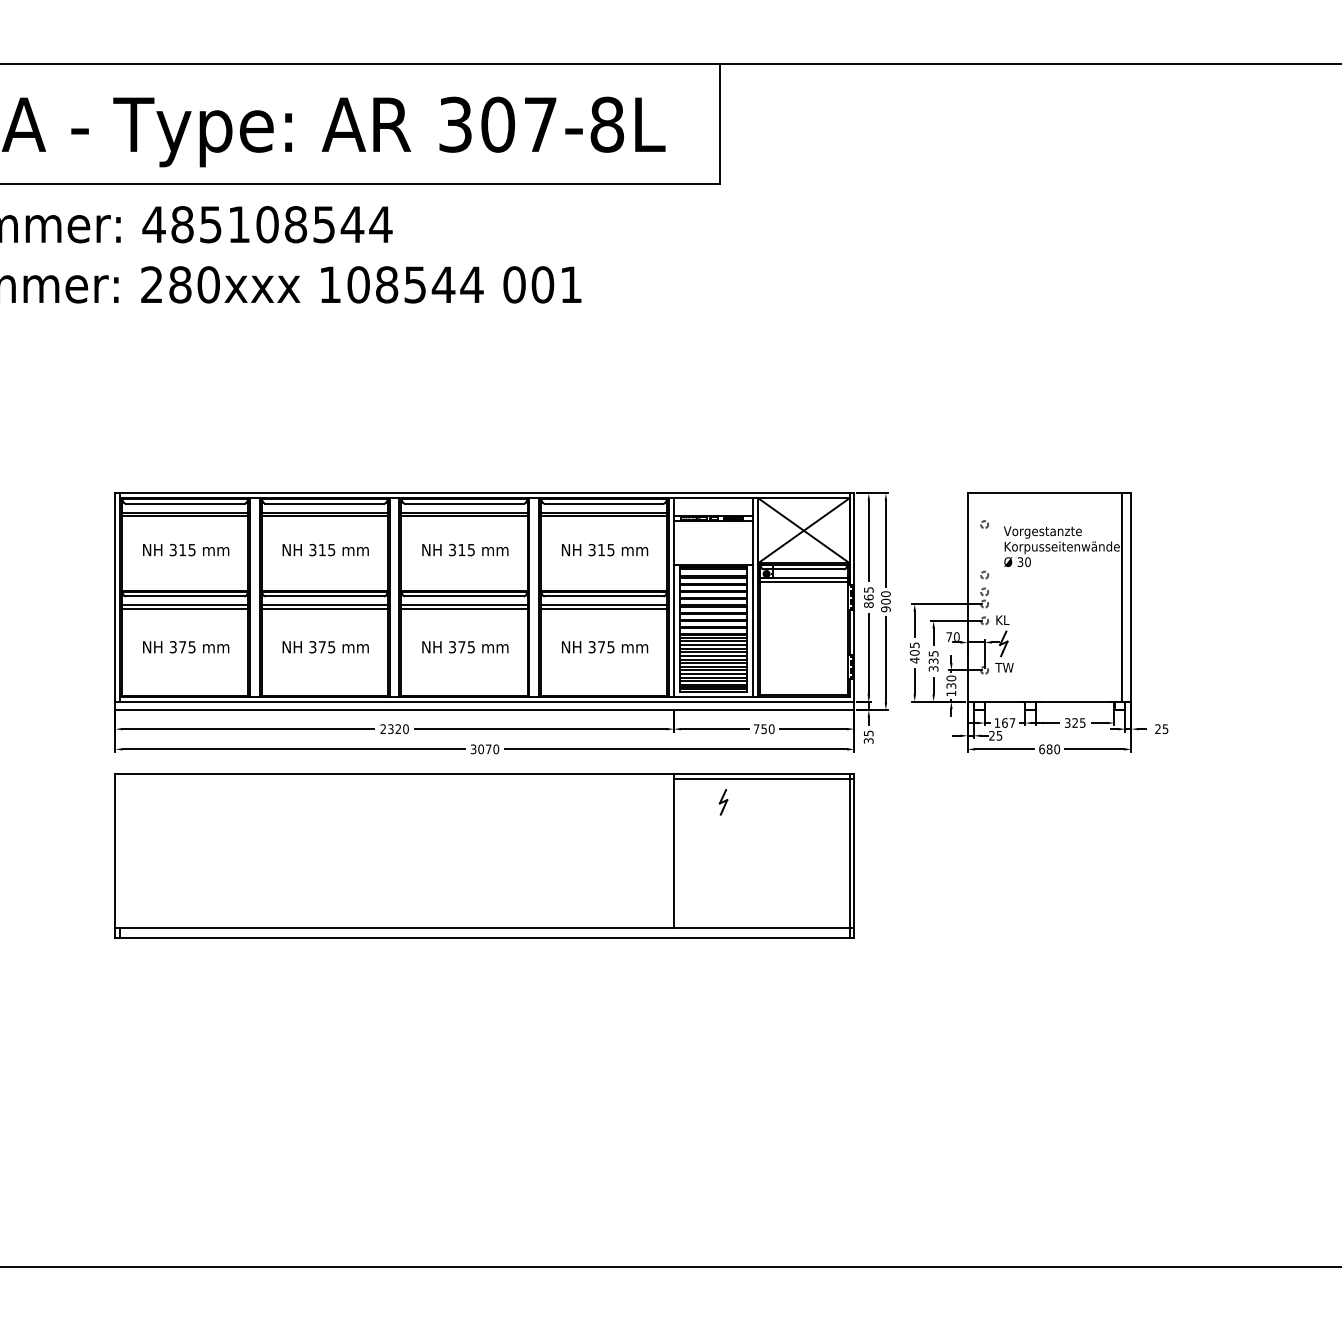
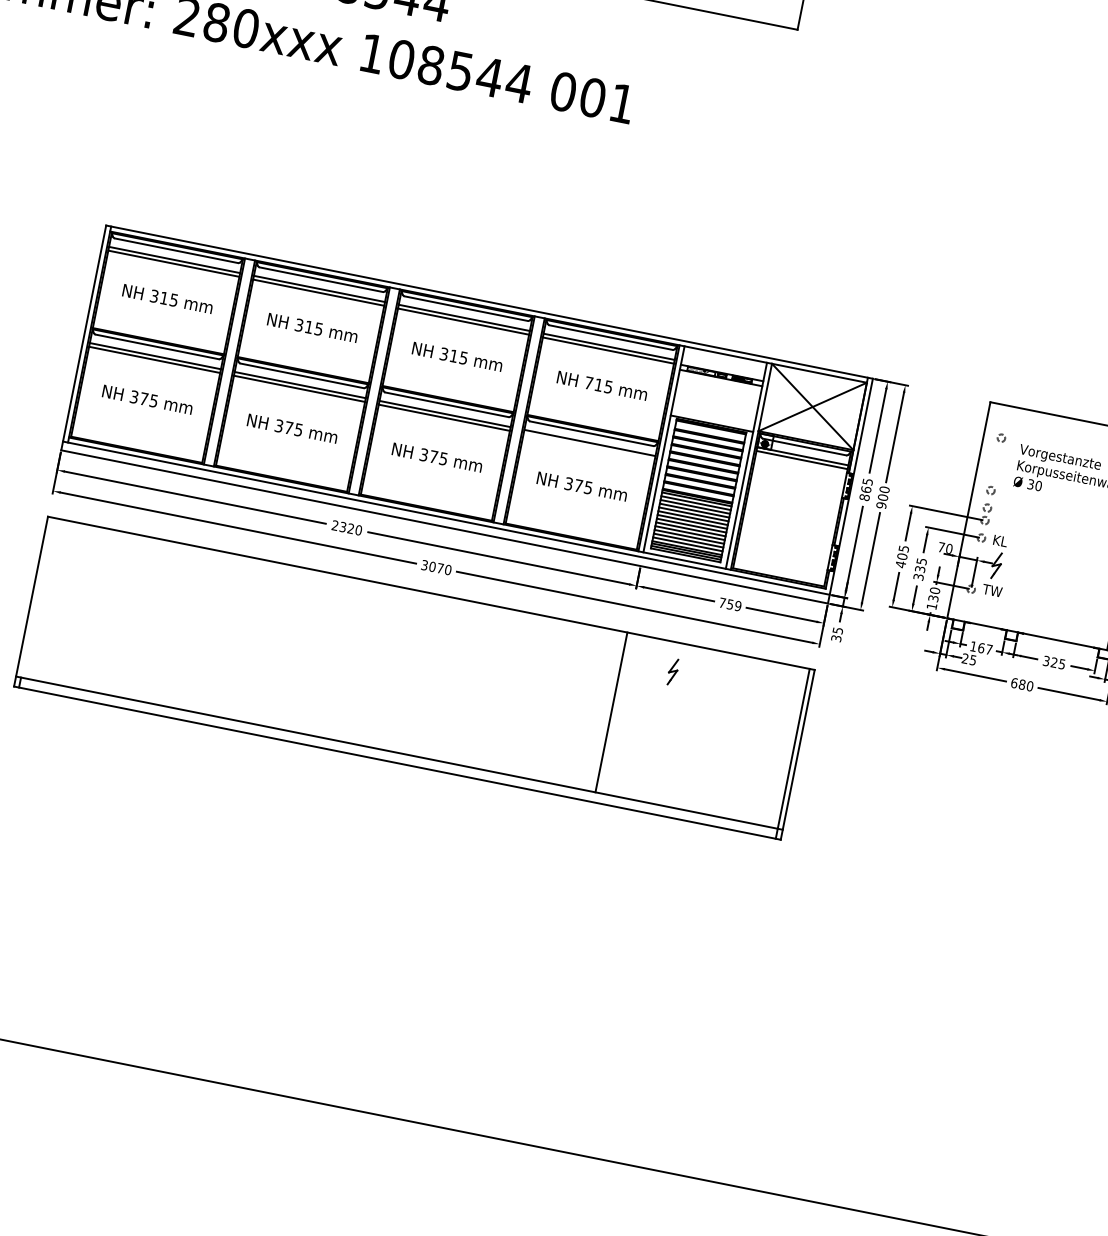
text: (591, 549) -> (588, 382), 315 -> 715
line: (603, 608) -> (588, 446), removed
text: (771, 728) -> (738, 605), 750 -> 759
line: (763, 778) -> (719, 655), removed

